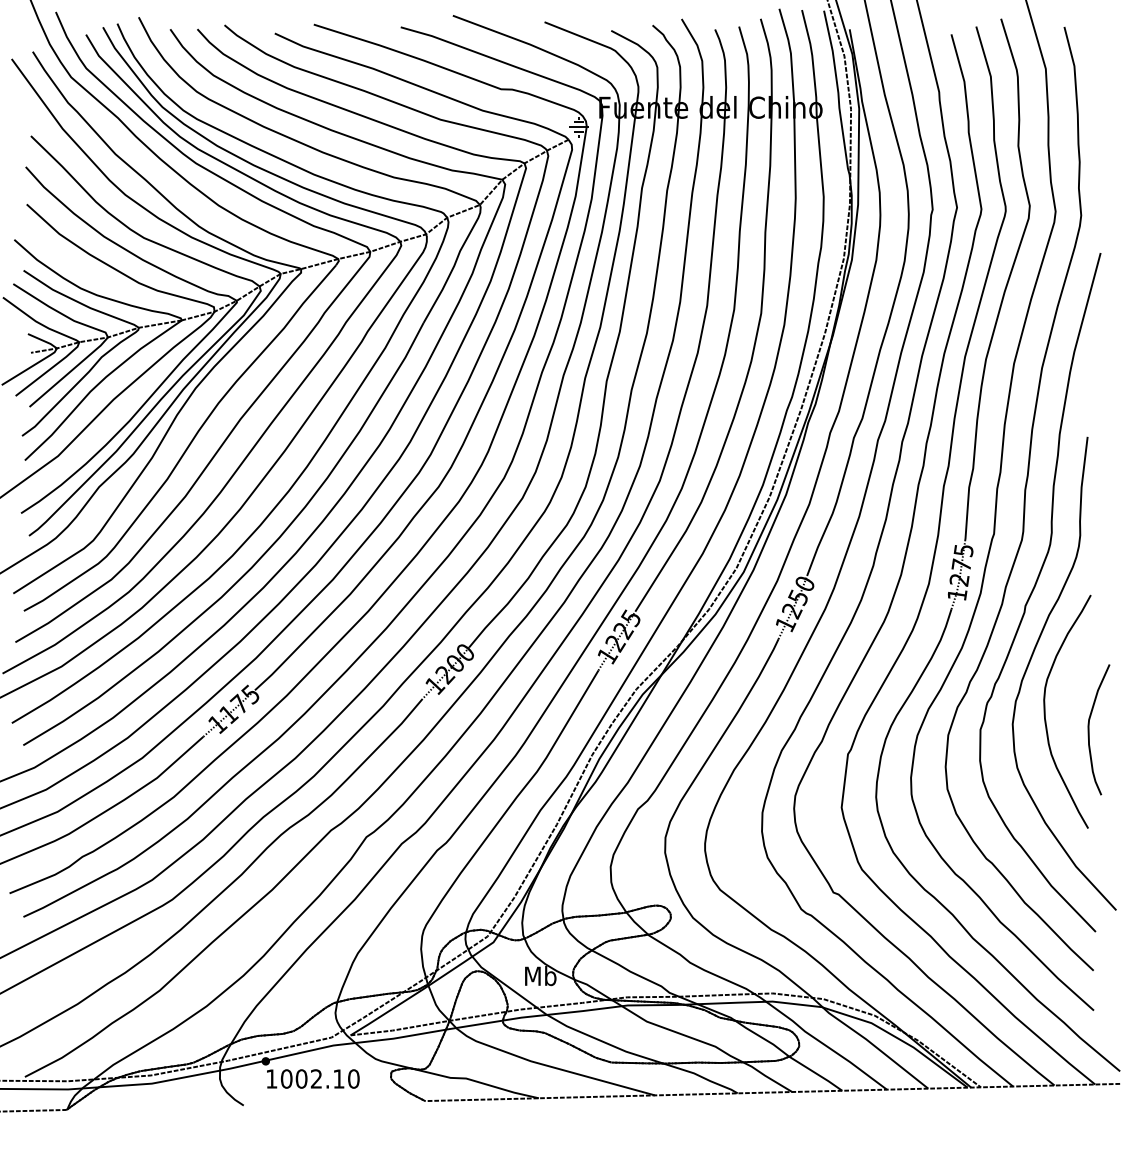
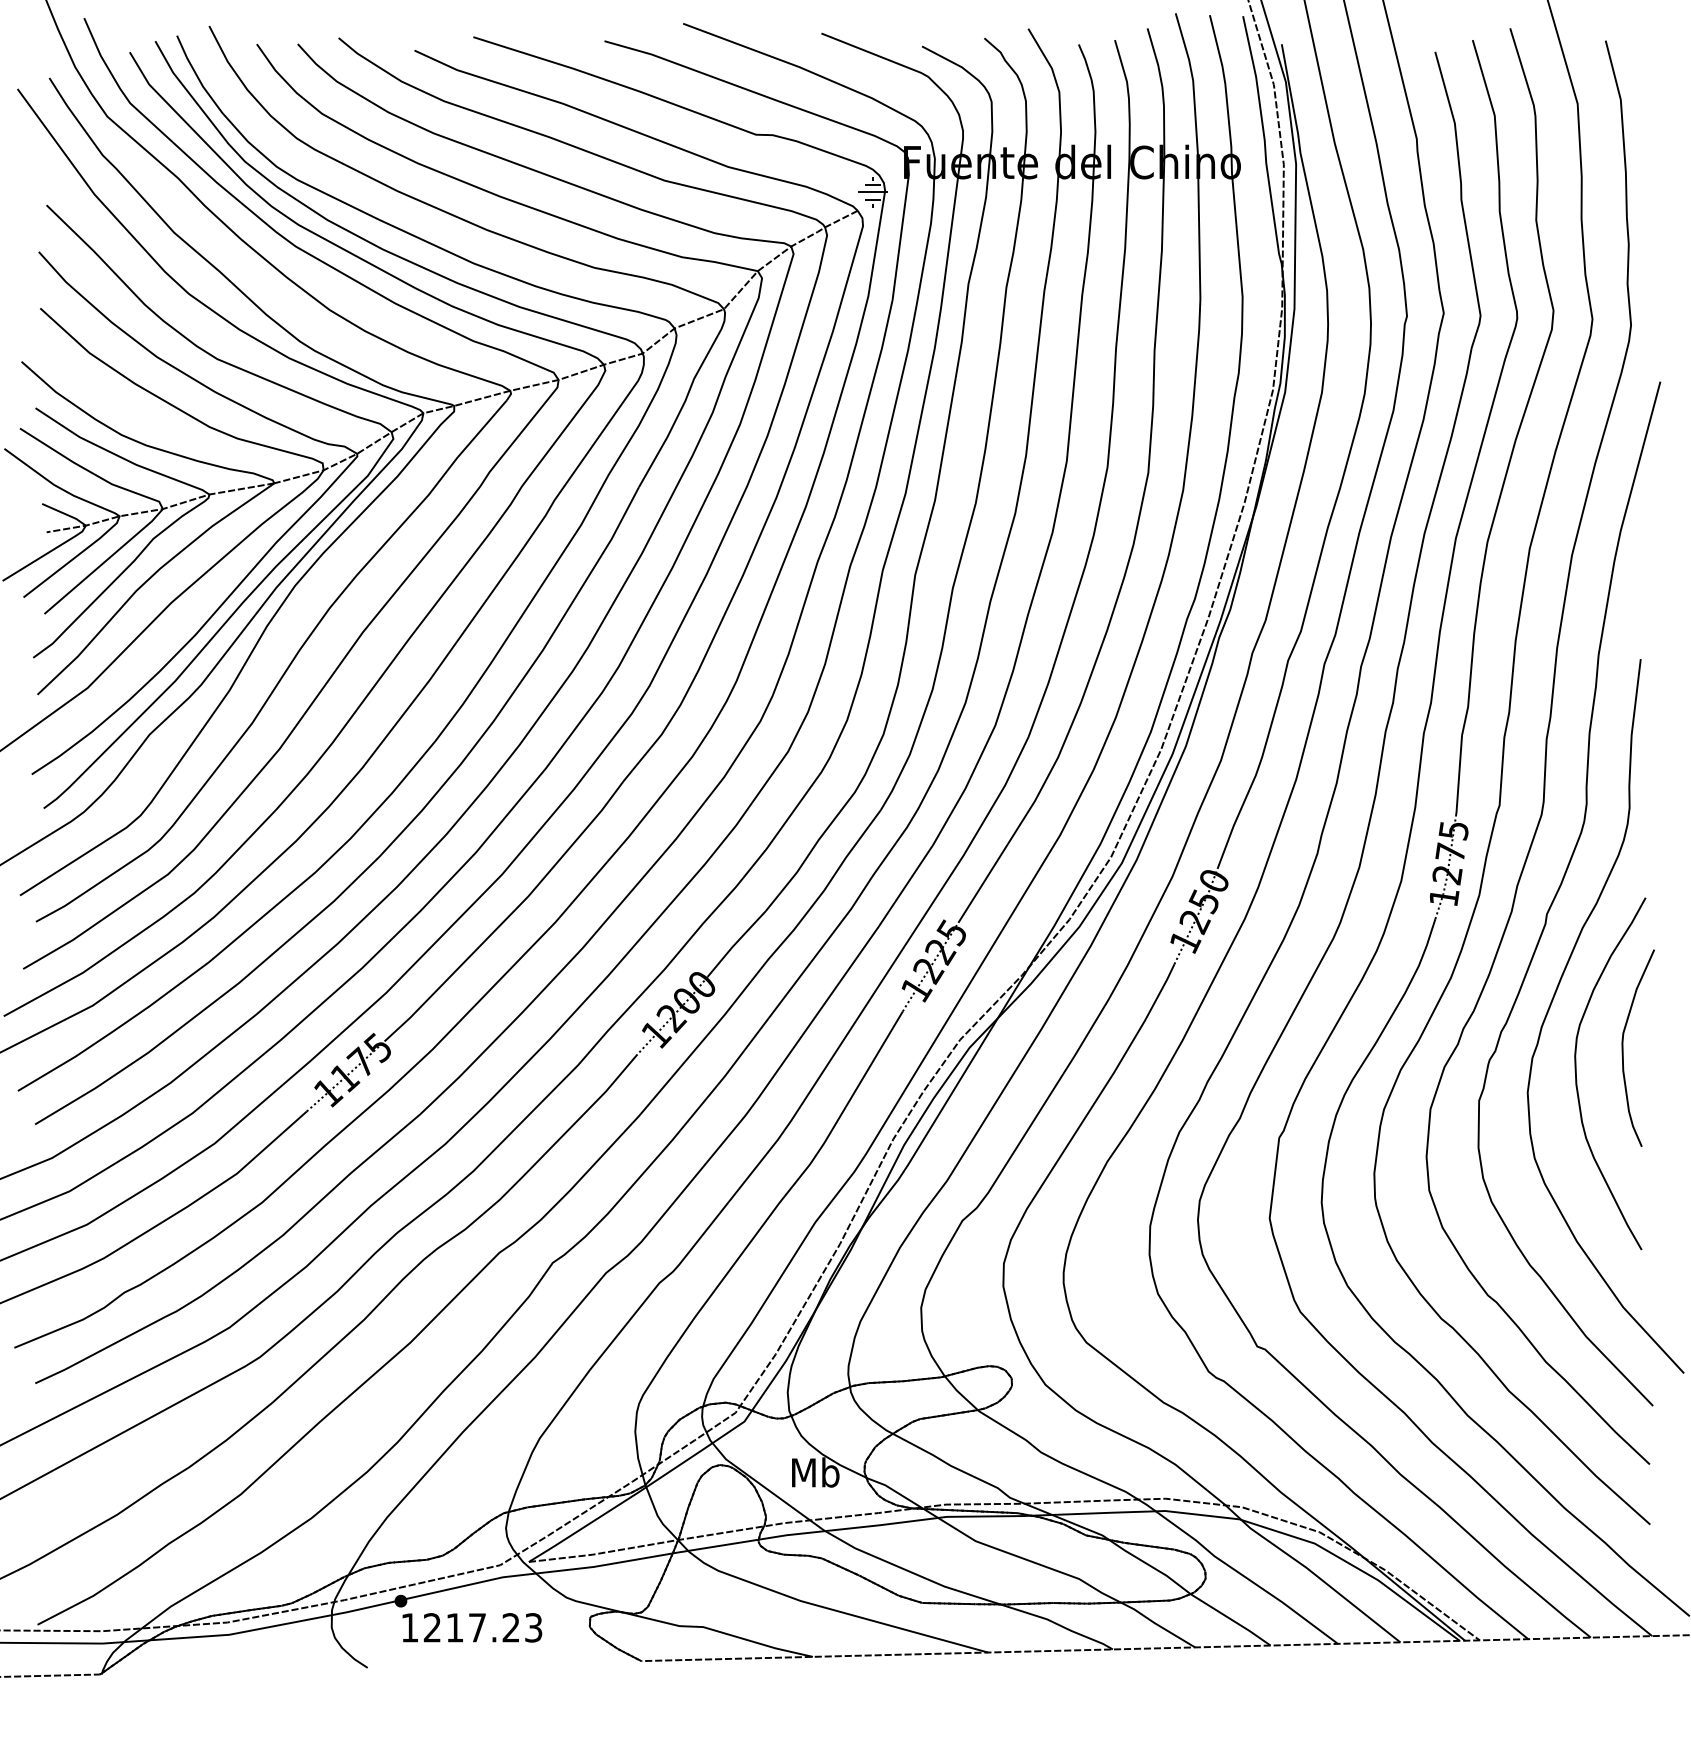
curve: (1089, 729) -> (1623, 1047), moved
text: (319, 1078) -> (481, 1627), 1002.10 -> 1217.23

